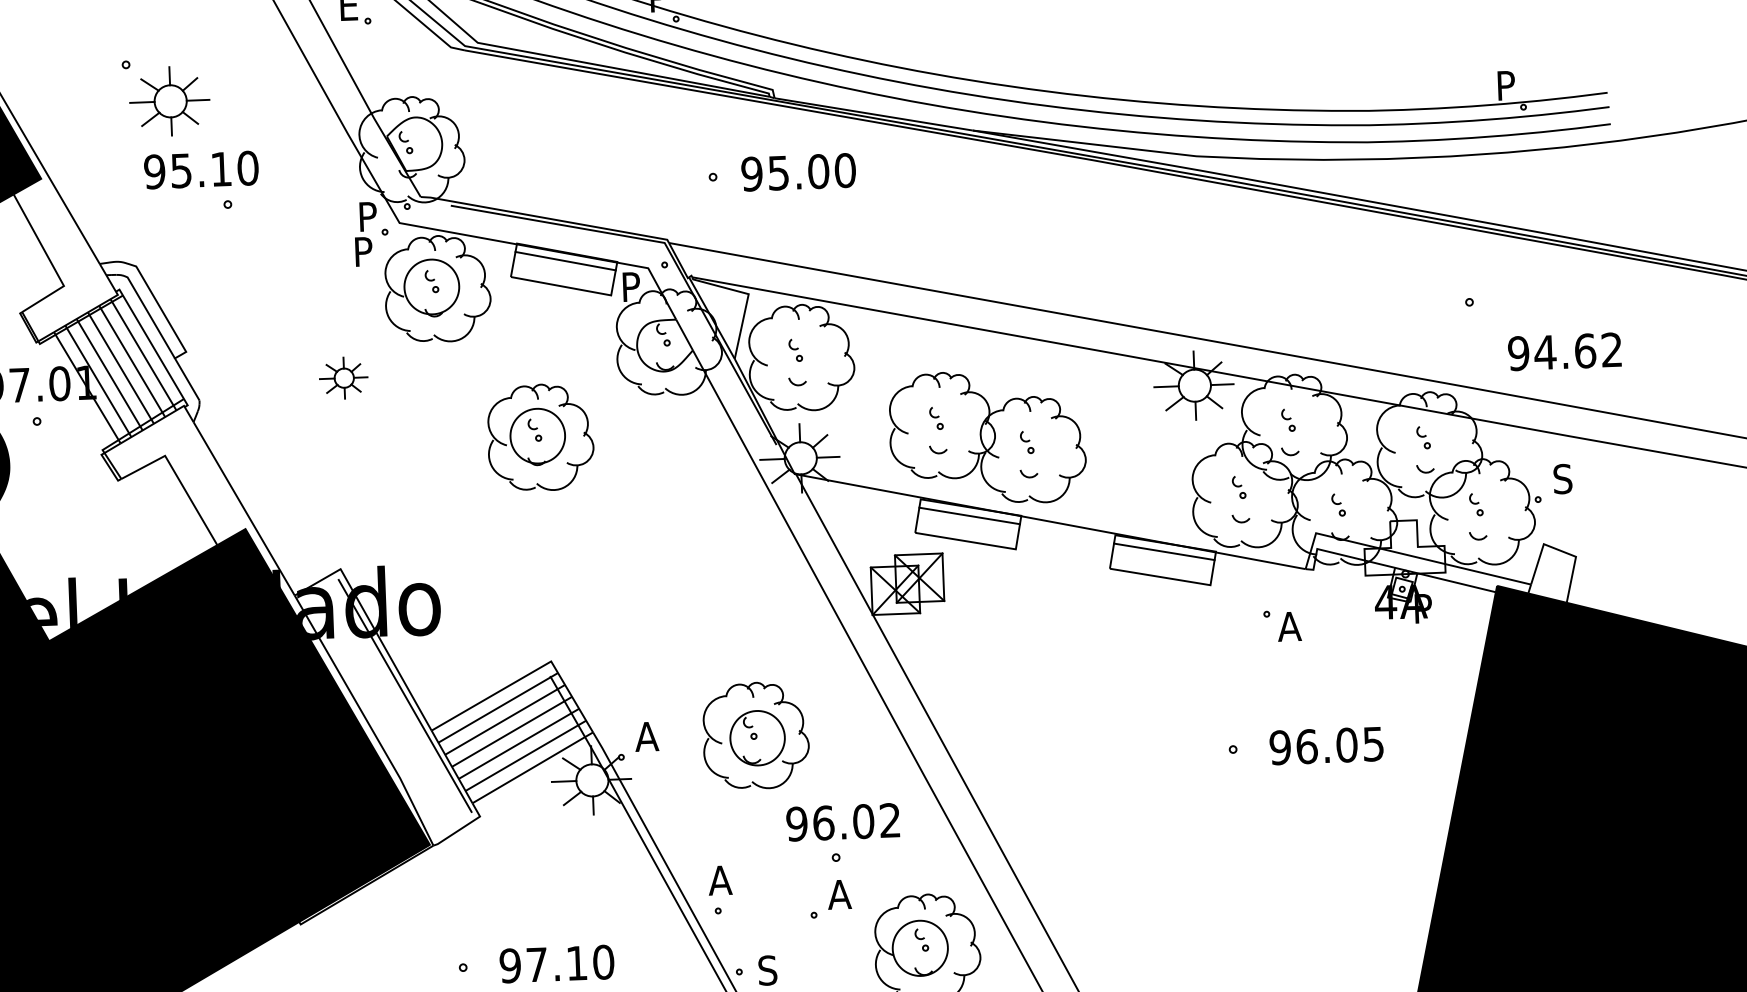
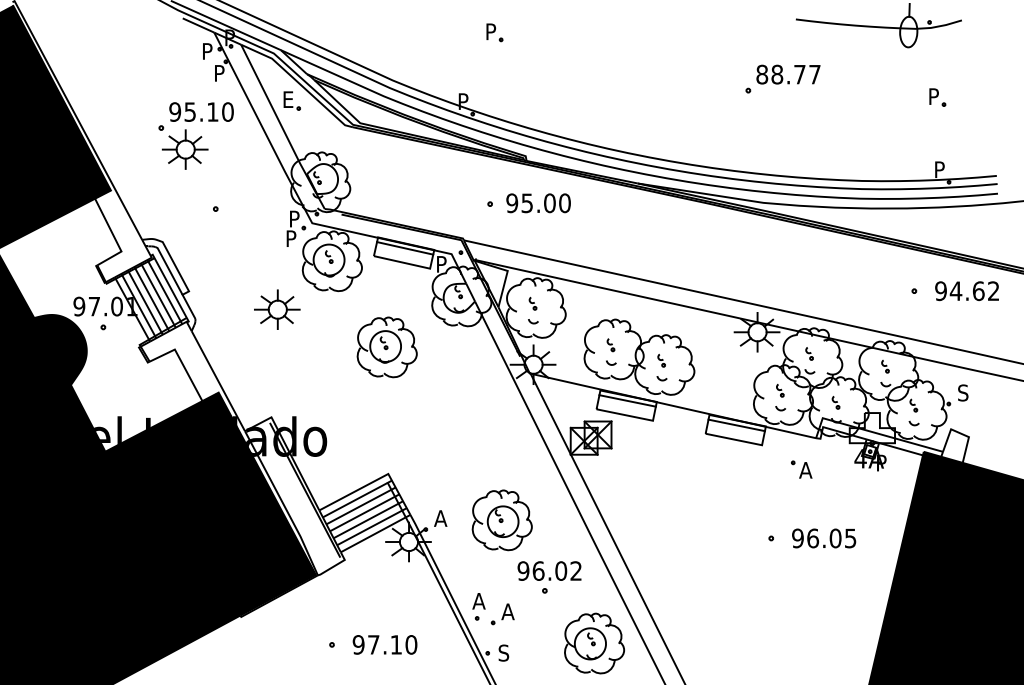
text: (201, 169) -> (201, 111), moved
text: (1563, 352) -> (966, 291), moved
part: (343, 377) -> (277, 309), size x1.67
part: (829, 899) -> (502, 614), moved

